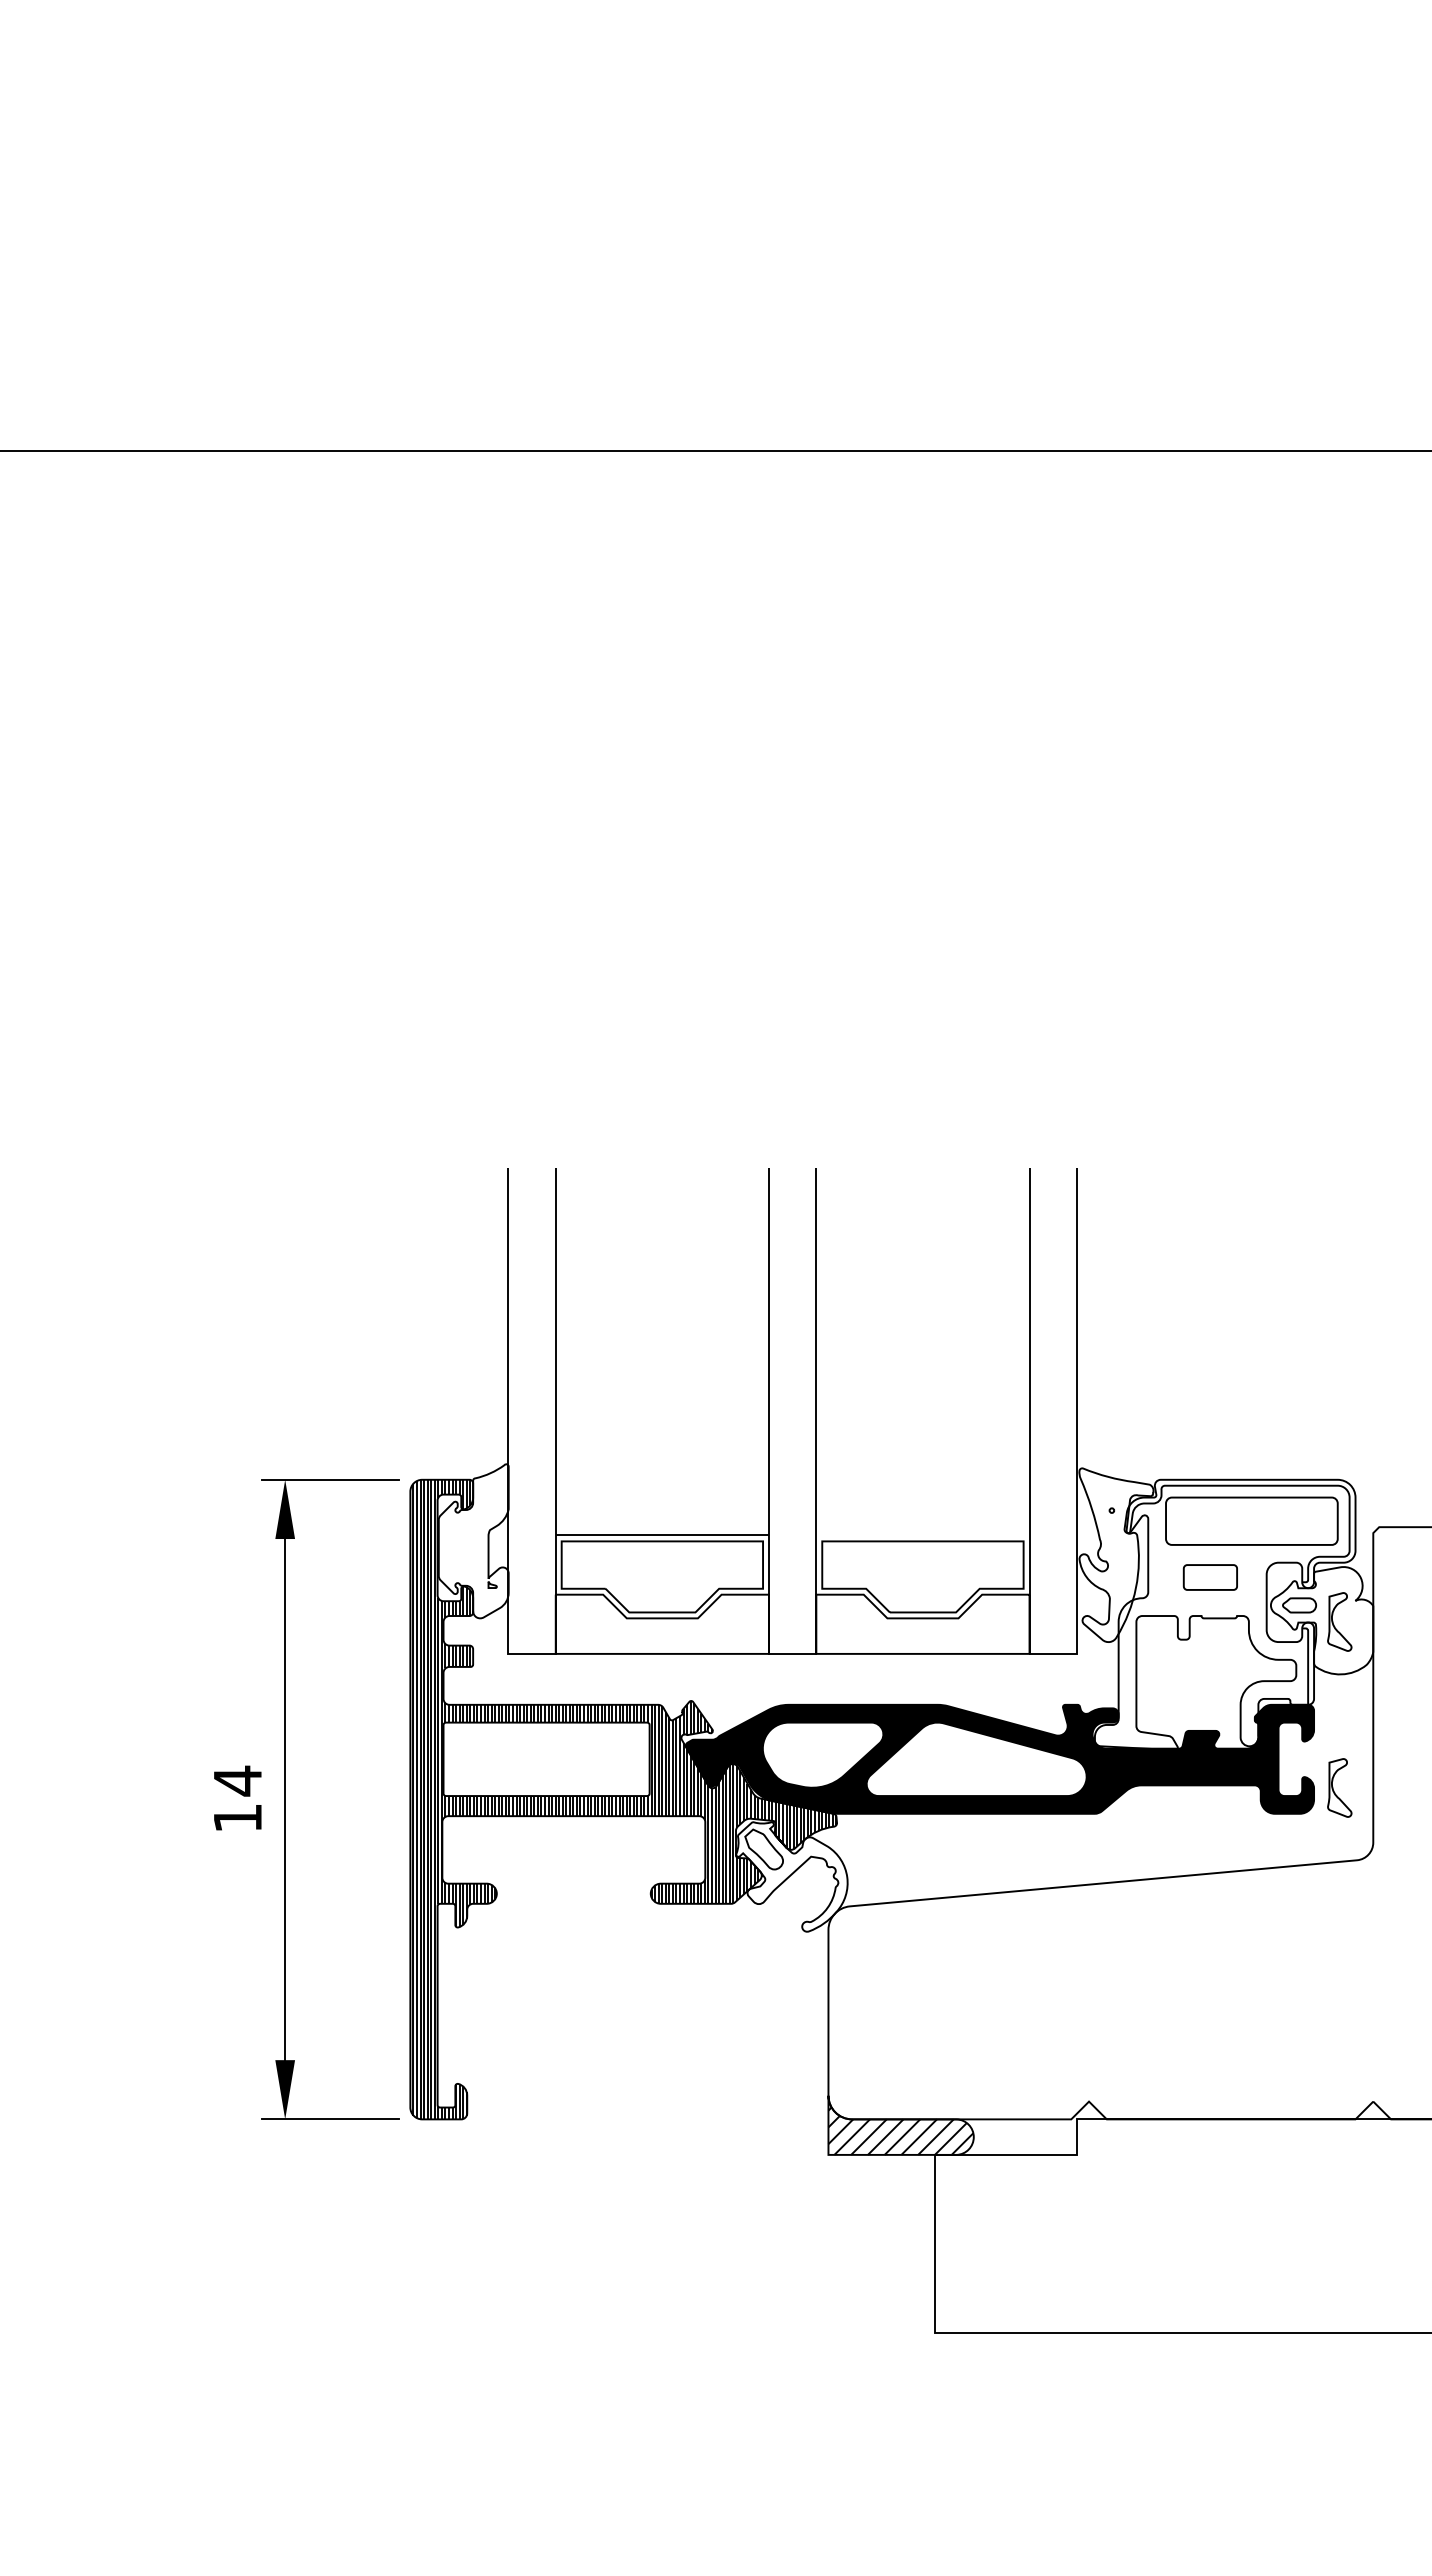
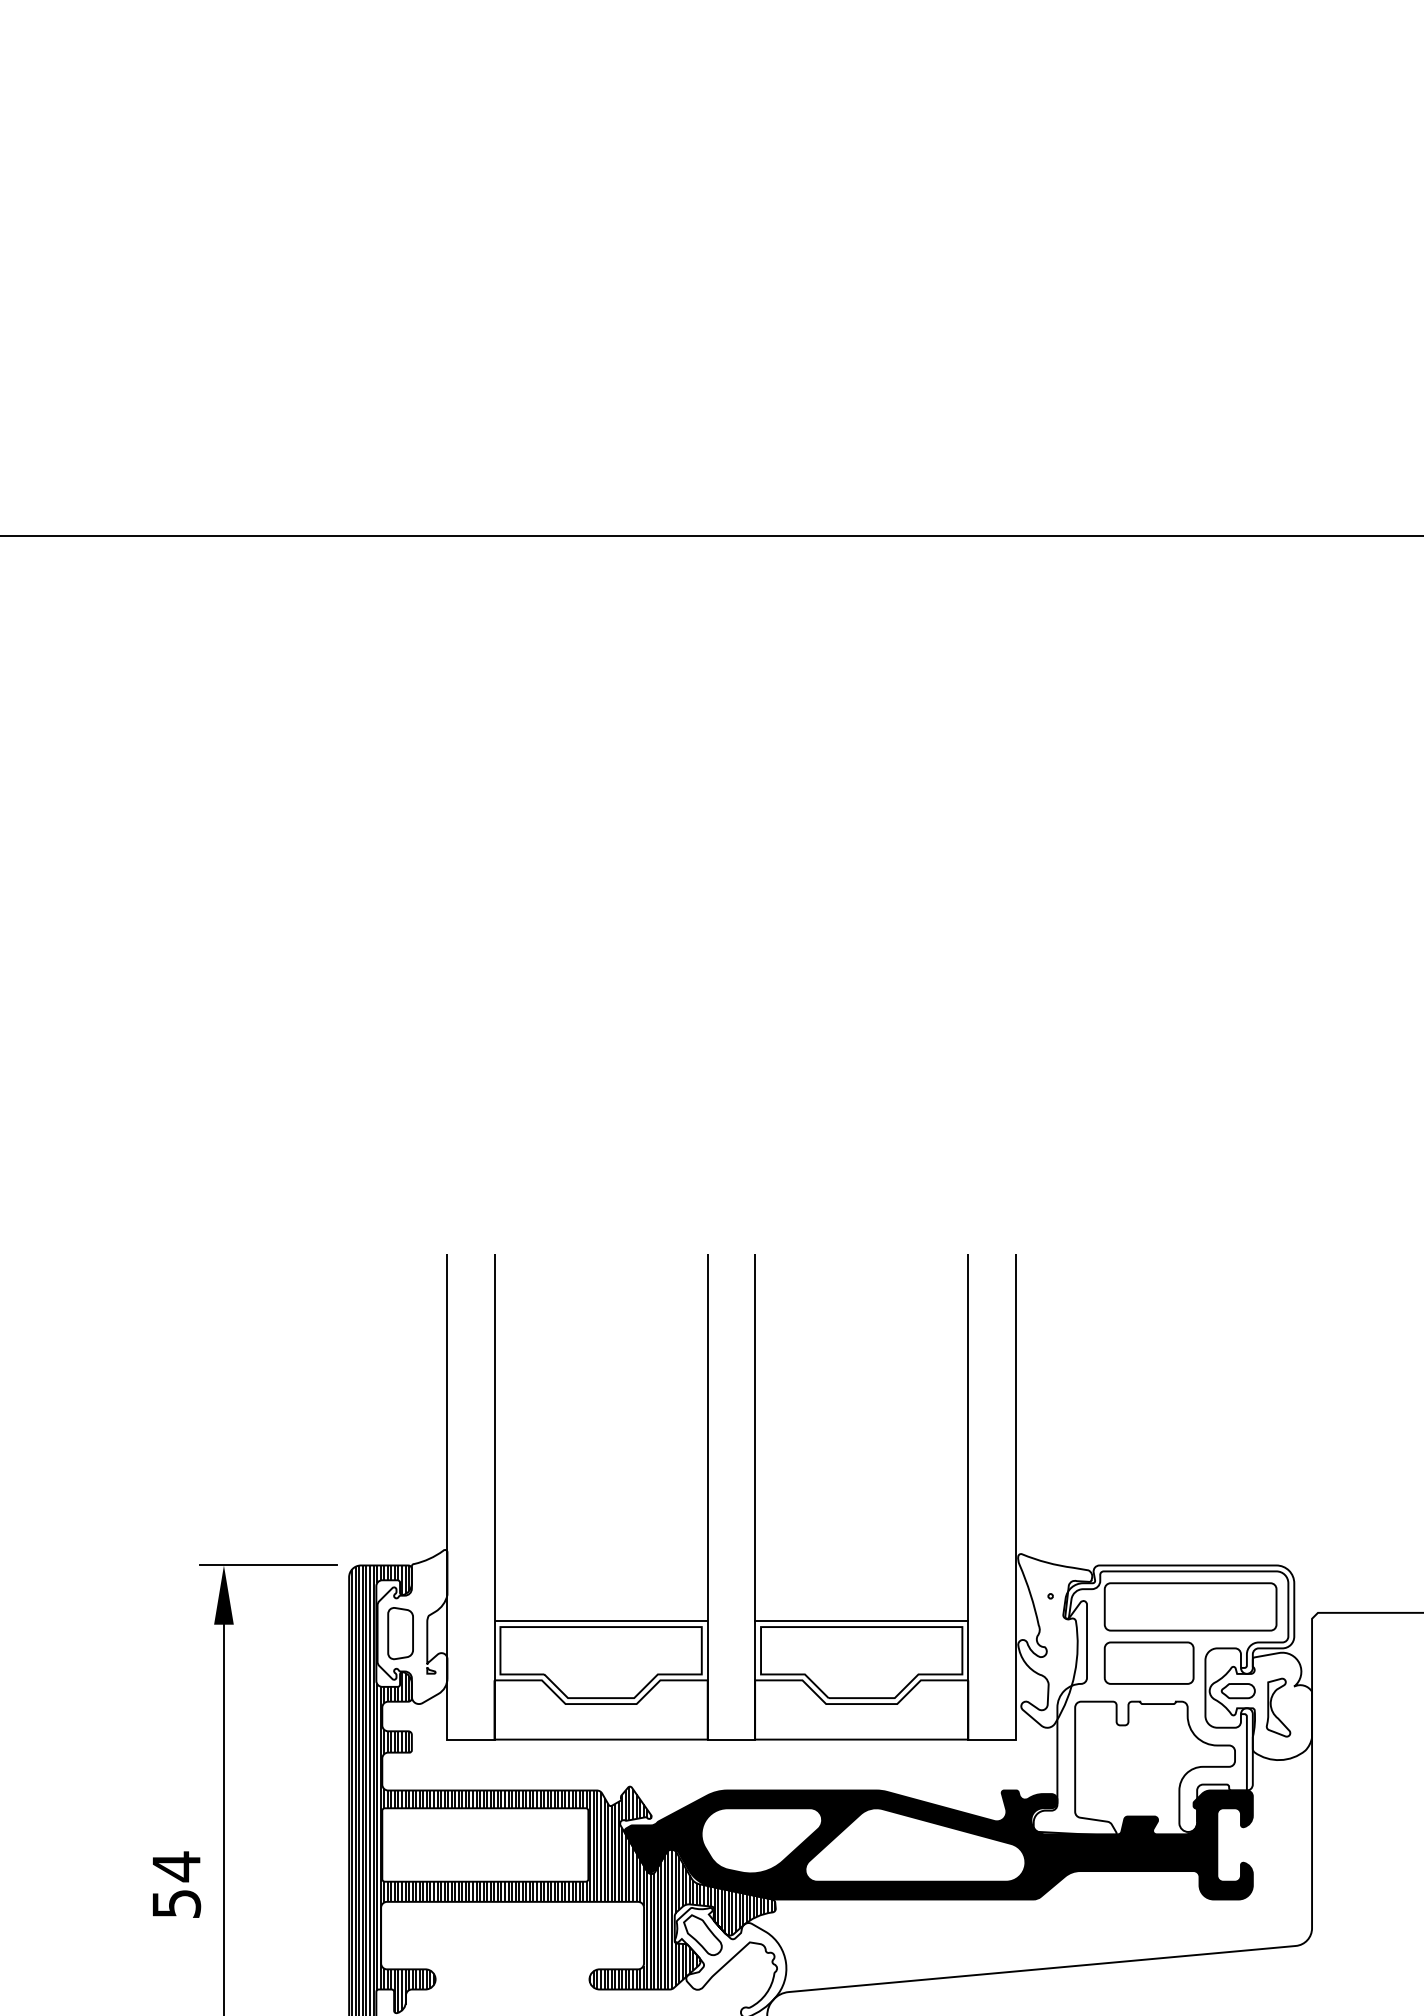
line: (922, 1535) -> (861, 1621), added
part: (461, 1547) -> (400, 1633), added
part: (1210, 1577) -> (1149, 1663), size x1.67
part: (1339, 1787) -> (1278, 1873), removed
text: (238, 1818) -> (177, 1904), 14 -> 54

